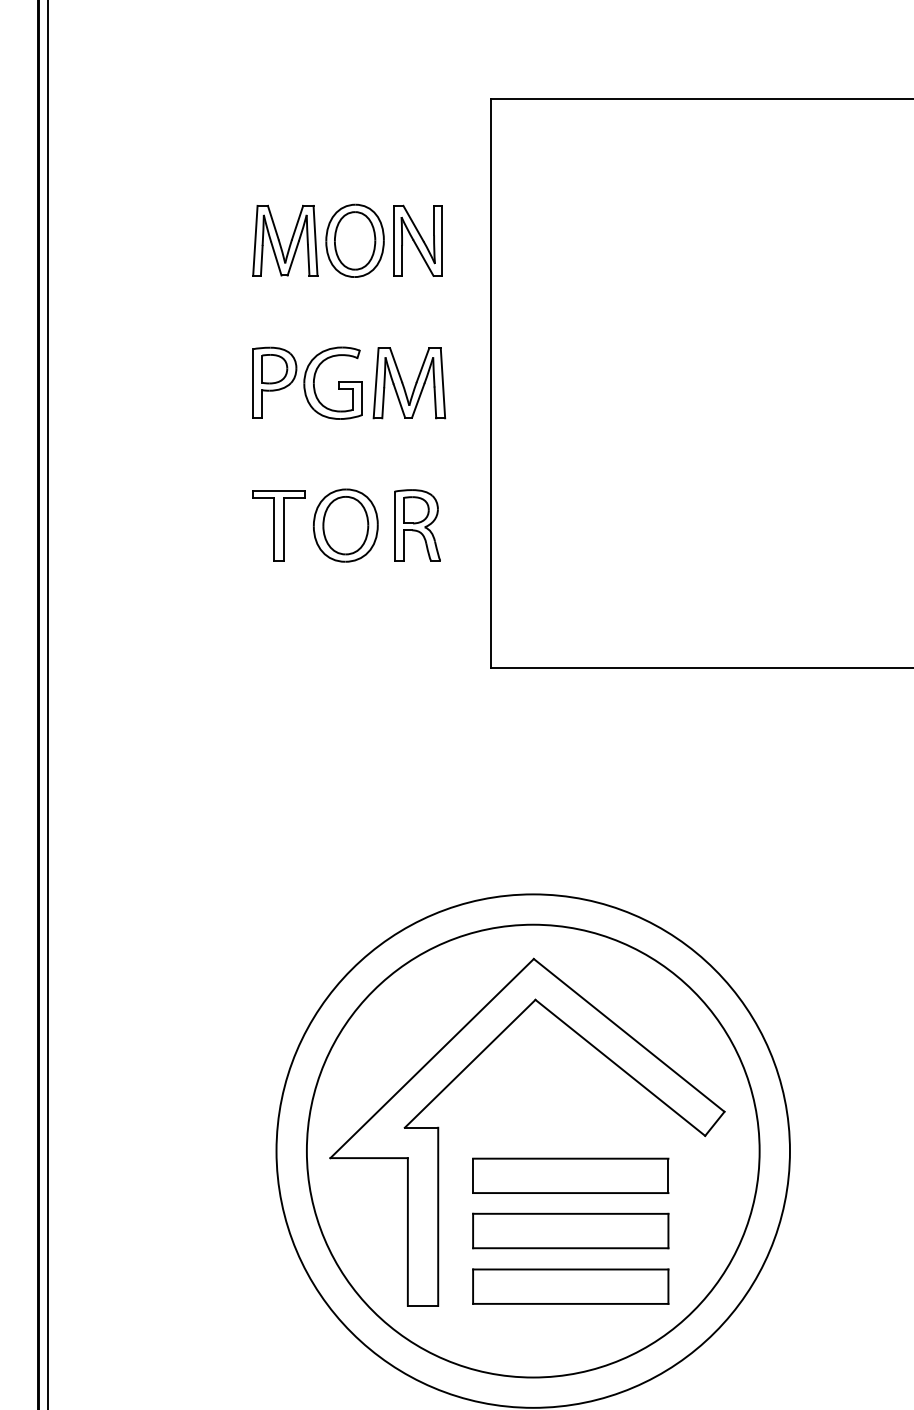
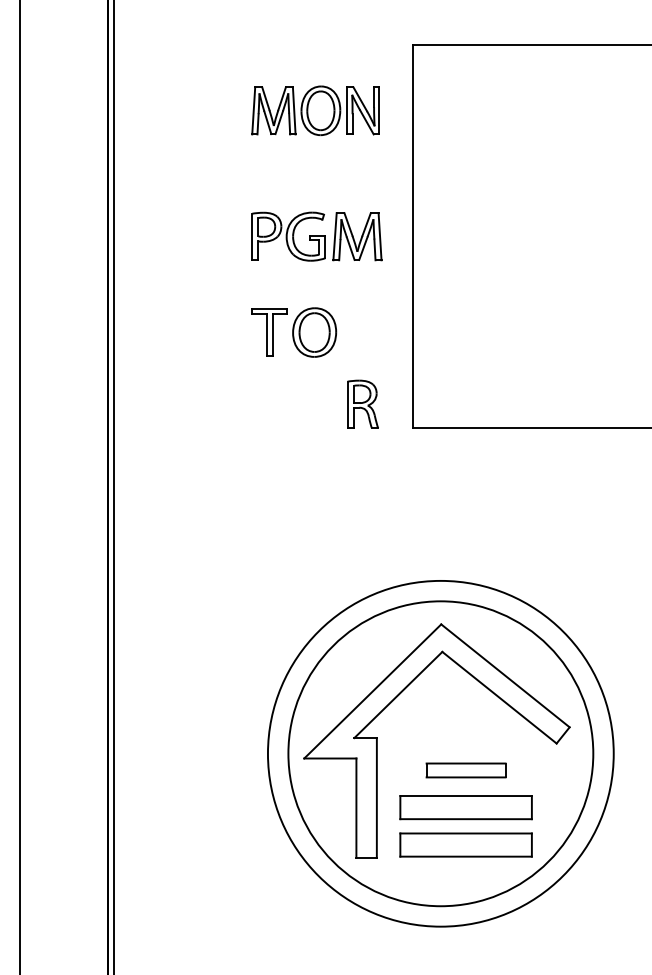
part: (347, 240) -> (315, 110), moved
part: (416, 524) -> (362, 403), moved
part: (569, 1175) -> (465, 770), size x0.6

